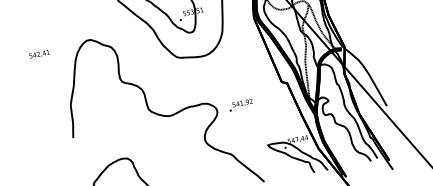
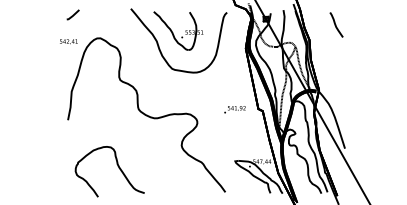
line: (55, 19) -> (73, 14), added
text: (39, 54) -> (68, 41), moved
text: (240, 105) -> (234, 109), moved

